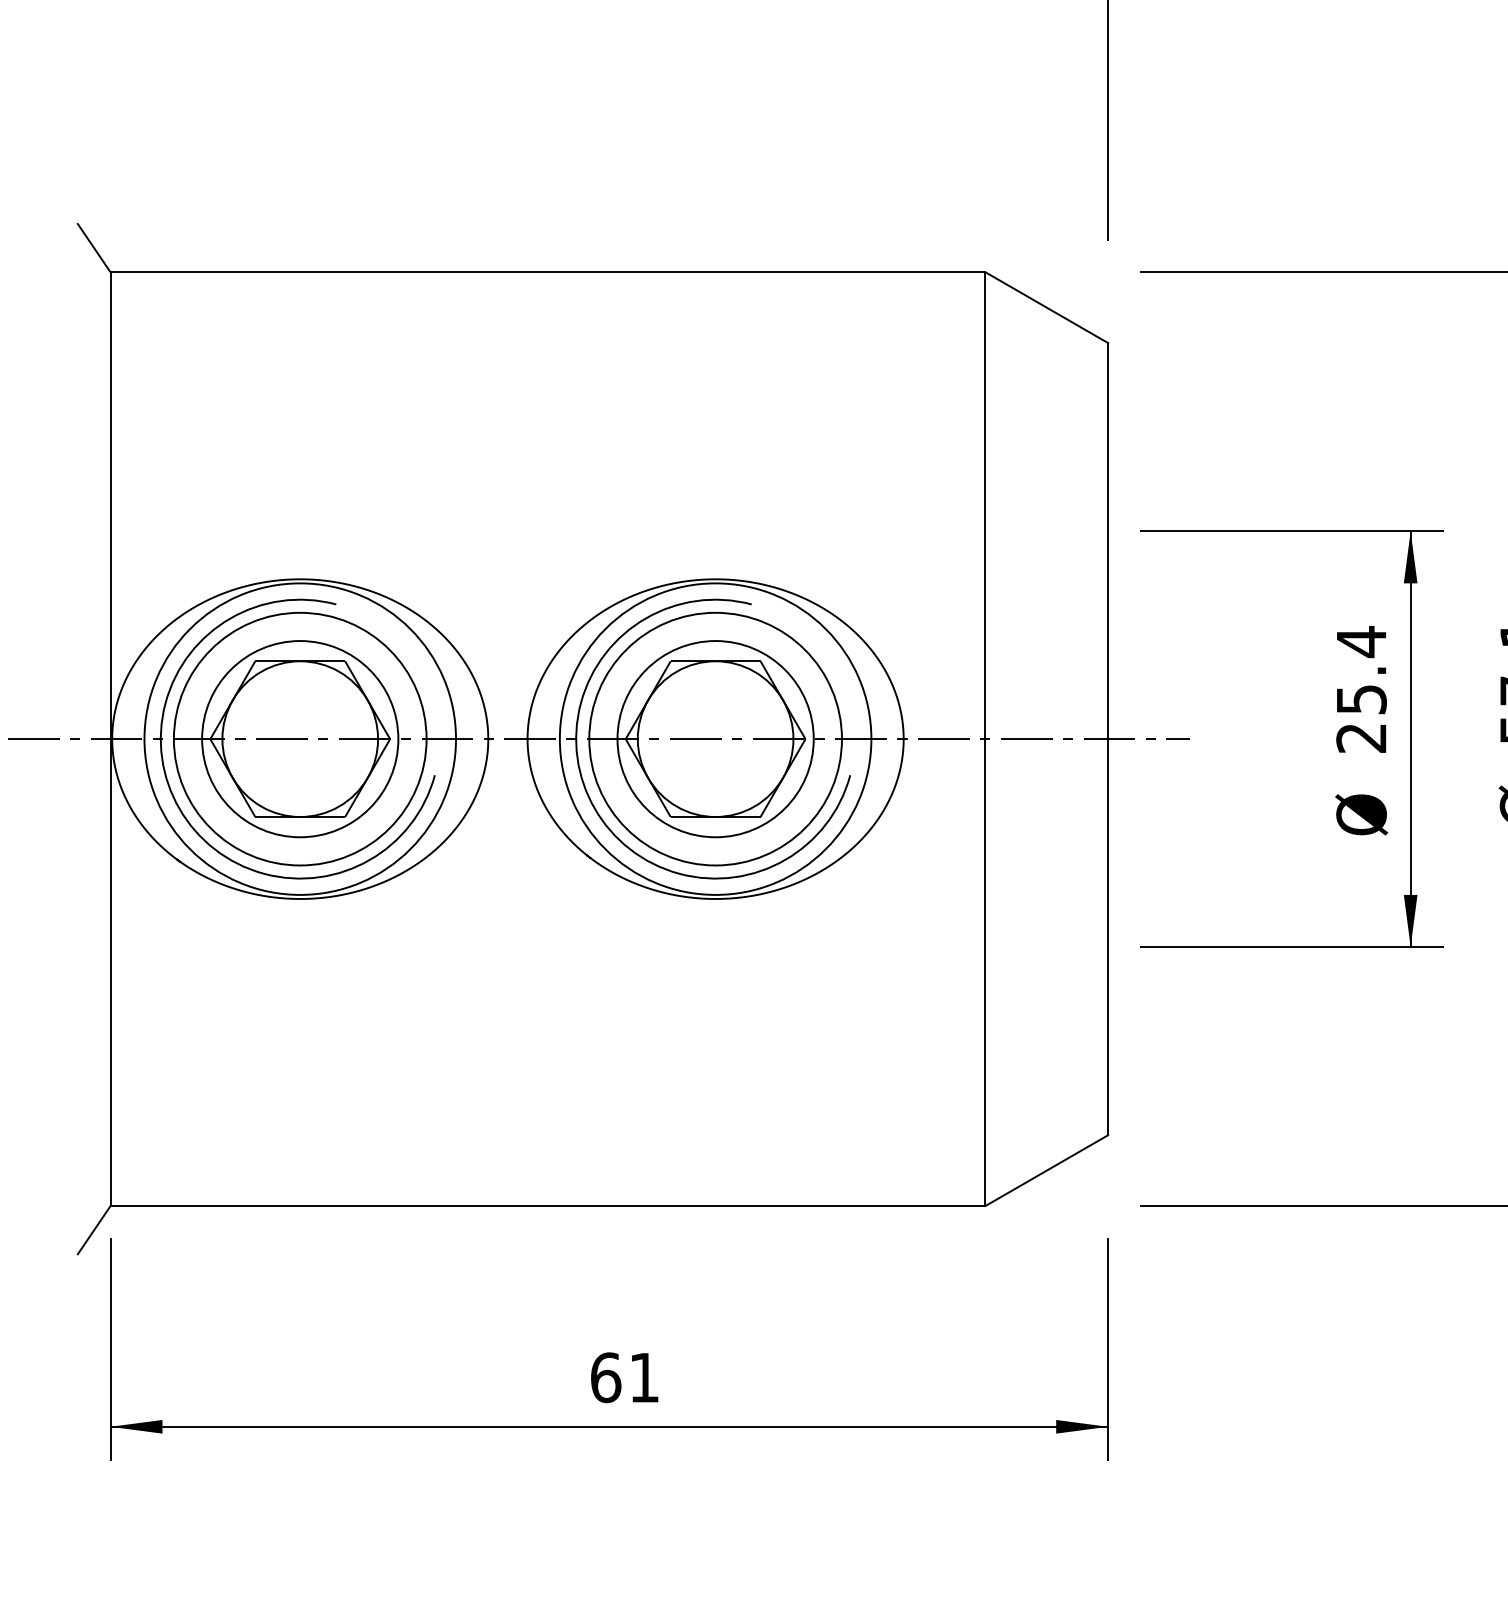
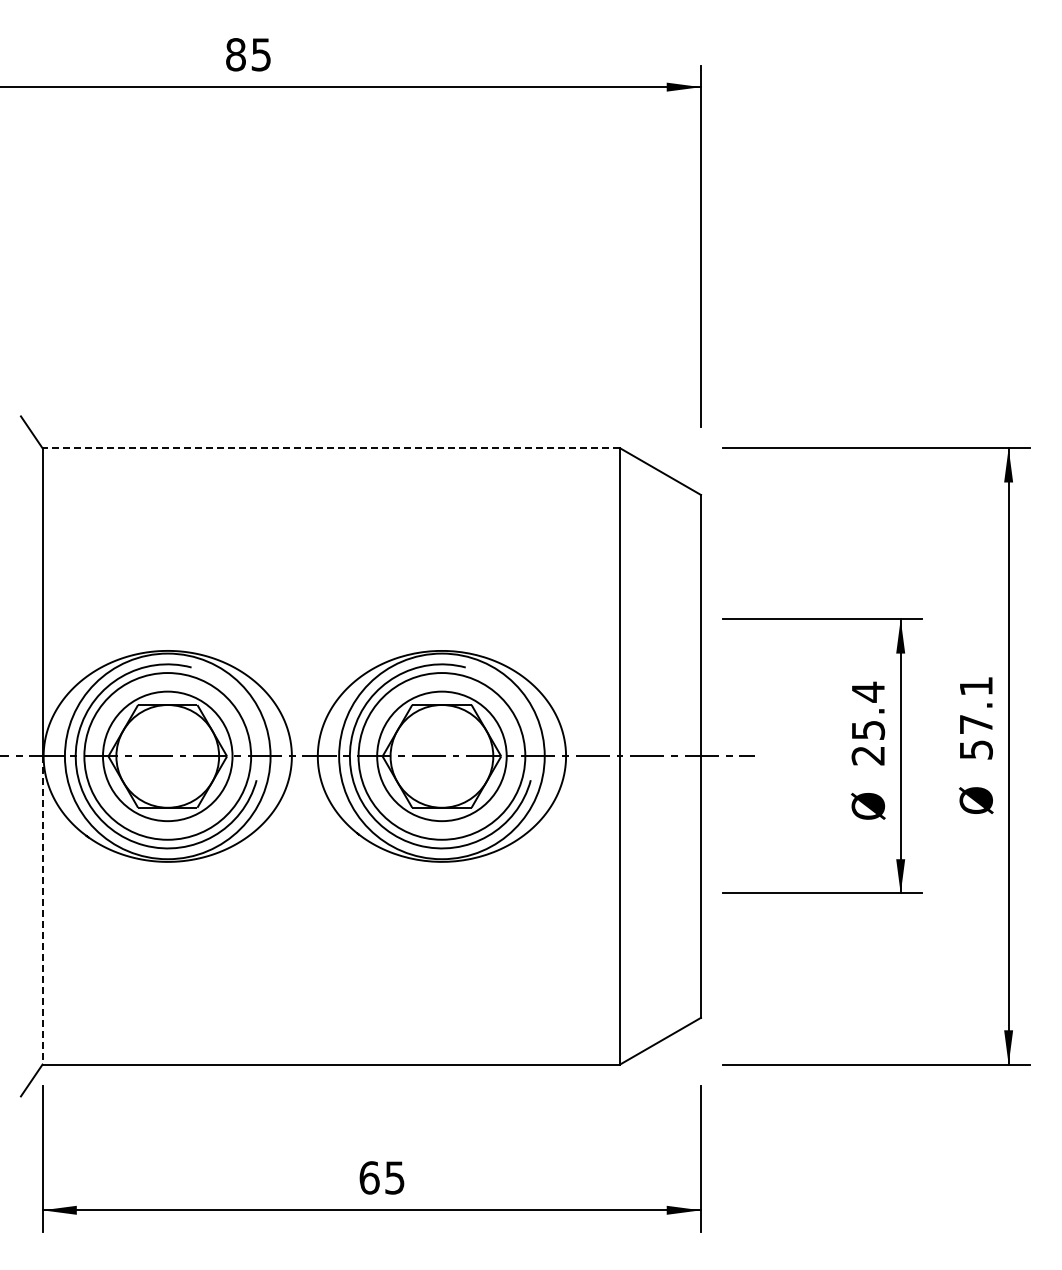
line: (548, 272) -> (331, 448), solid -> dashed
line: (110, 972) -> (42, 910), solid -> dashed
text: (643, 1377) -> (394, 1177), 61 -> 65

